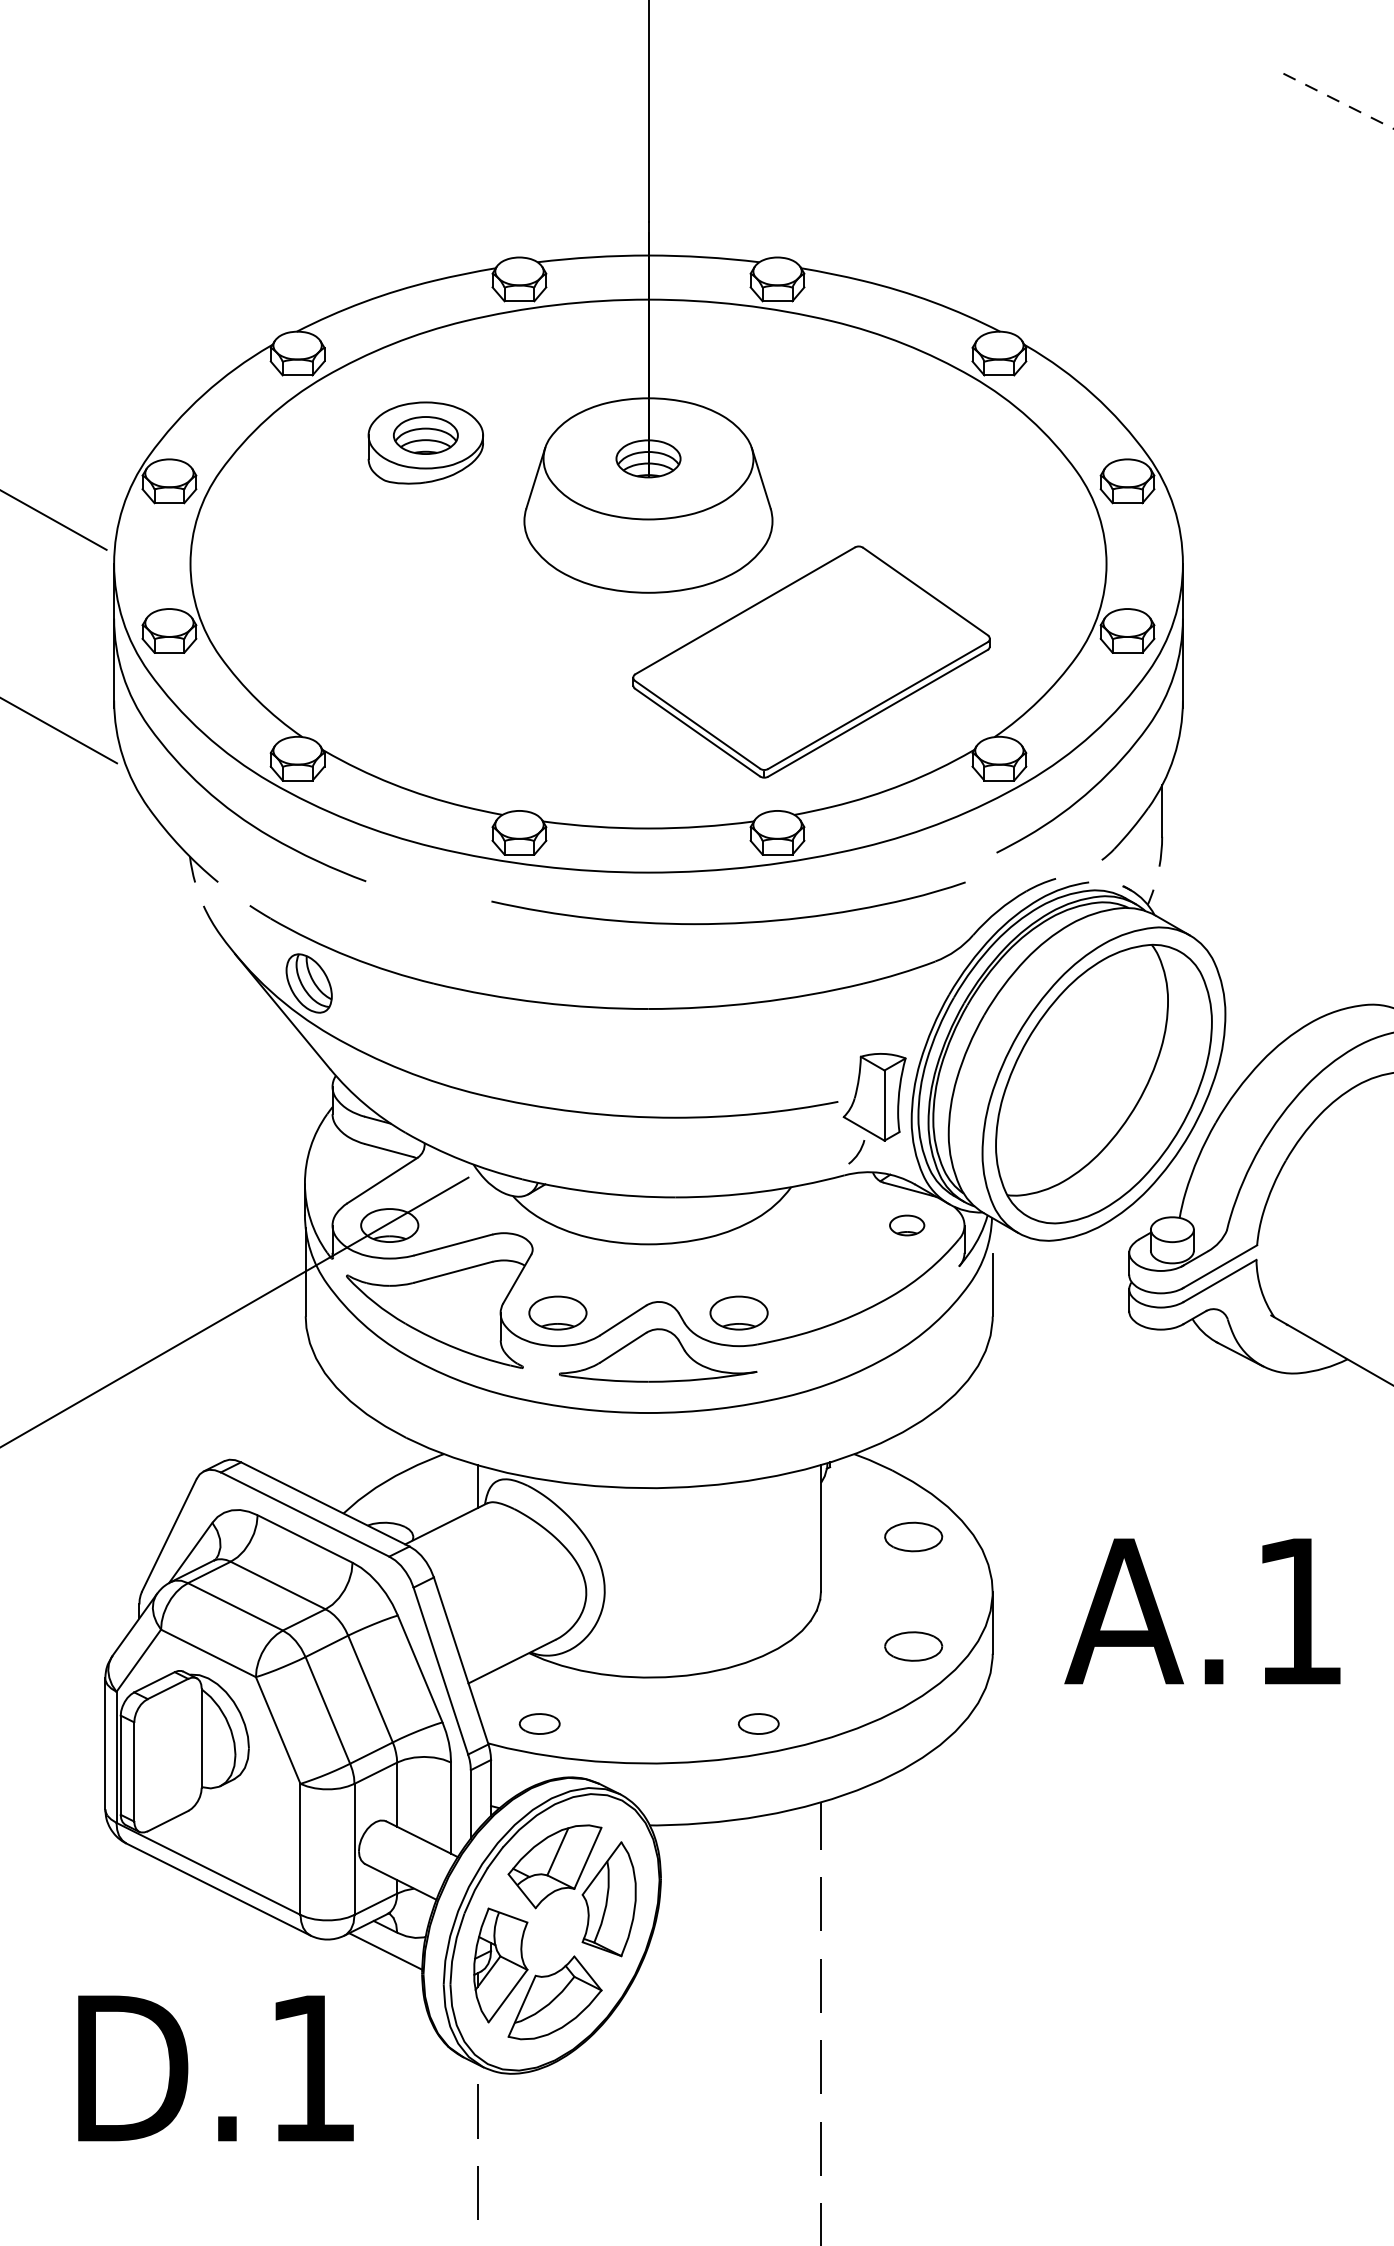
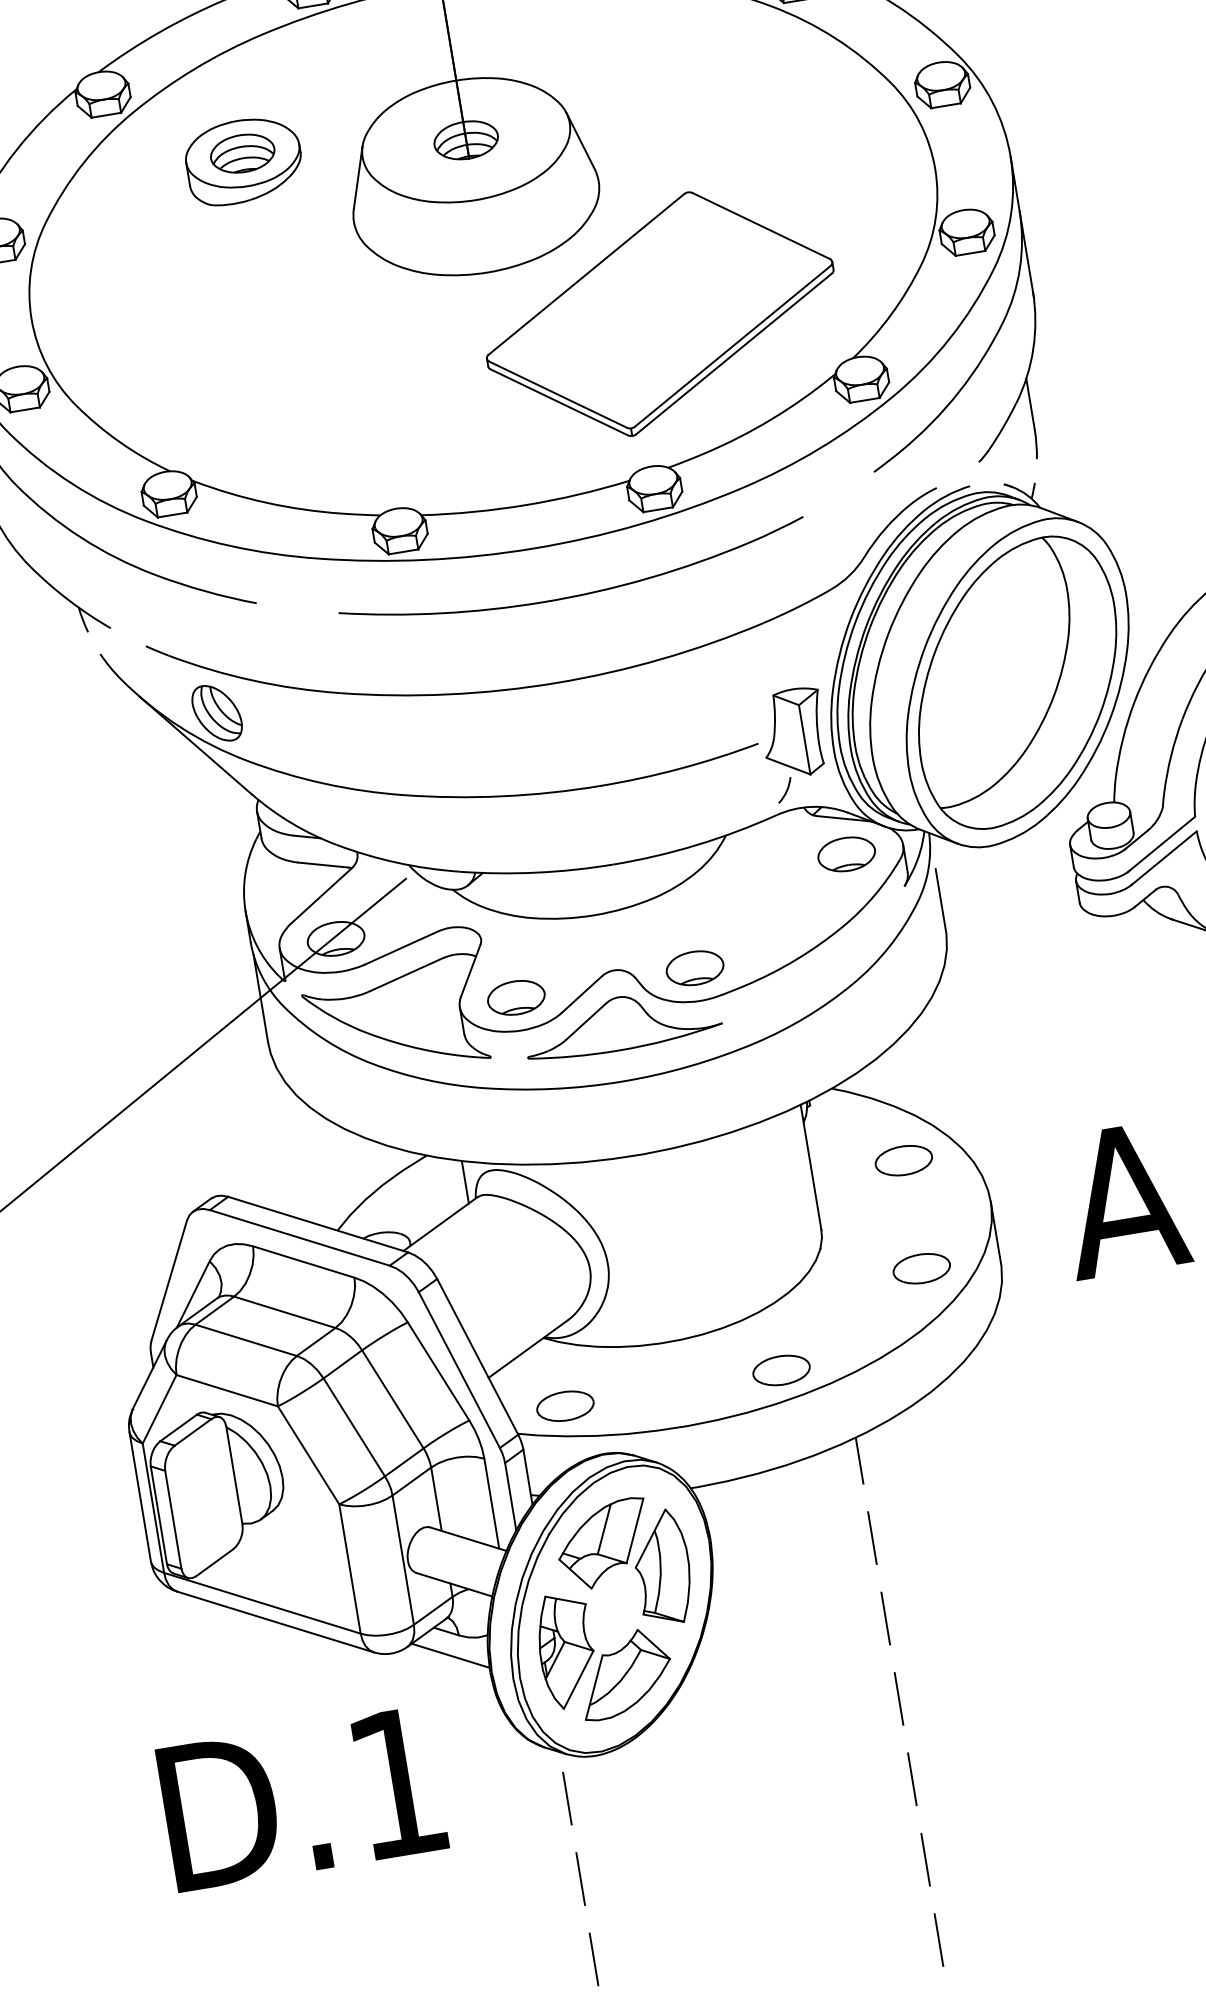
curve: (728, 922) -> (575, 595), moved
part: (906, 1225) -> (845, 854), size x1.67
part: (539, 1723) -> (565, 1405), size x1.43
part: (758, 1723) -> (781, 1369), size x1.43

